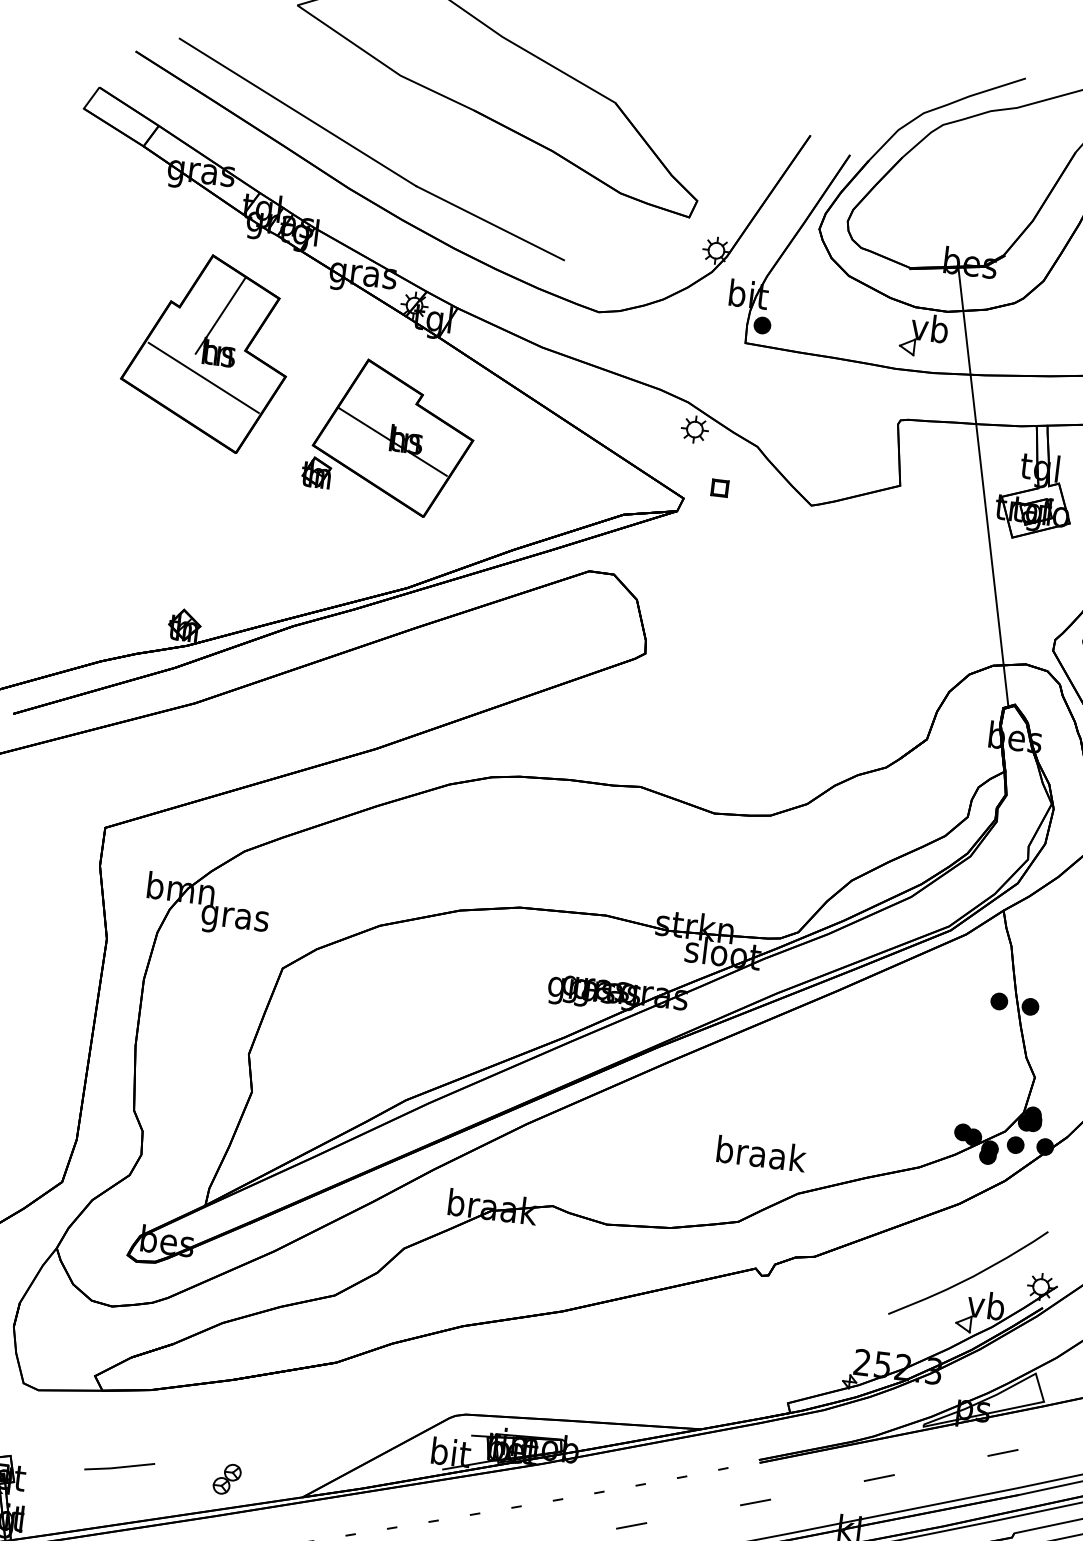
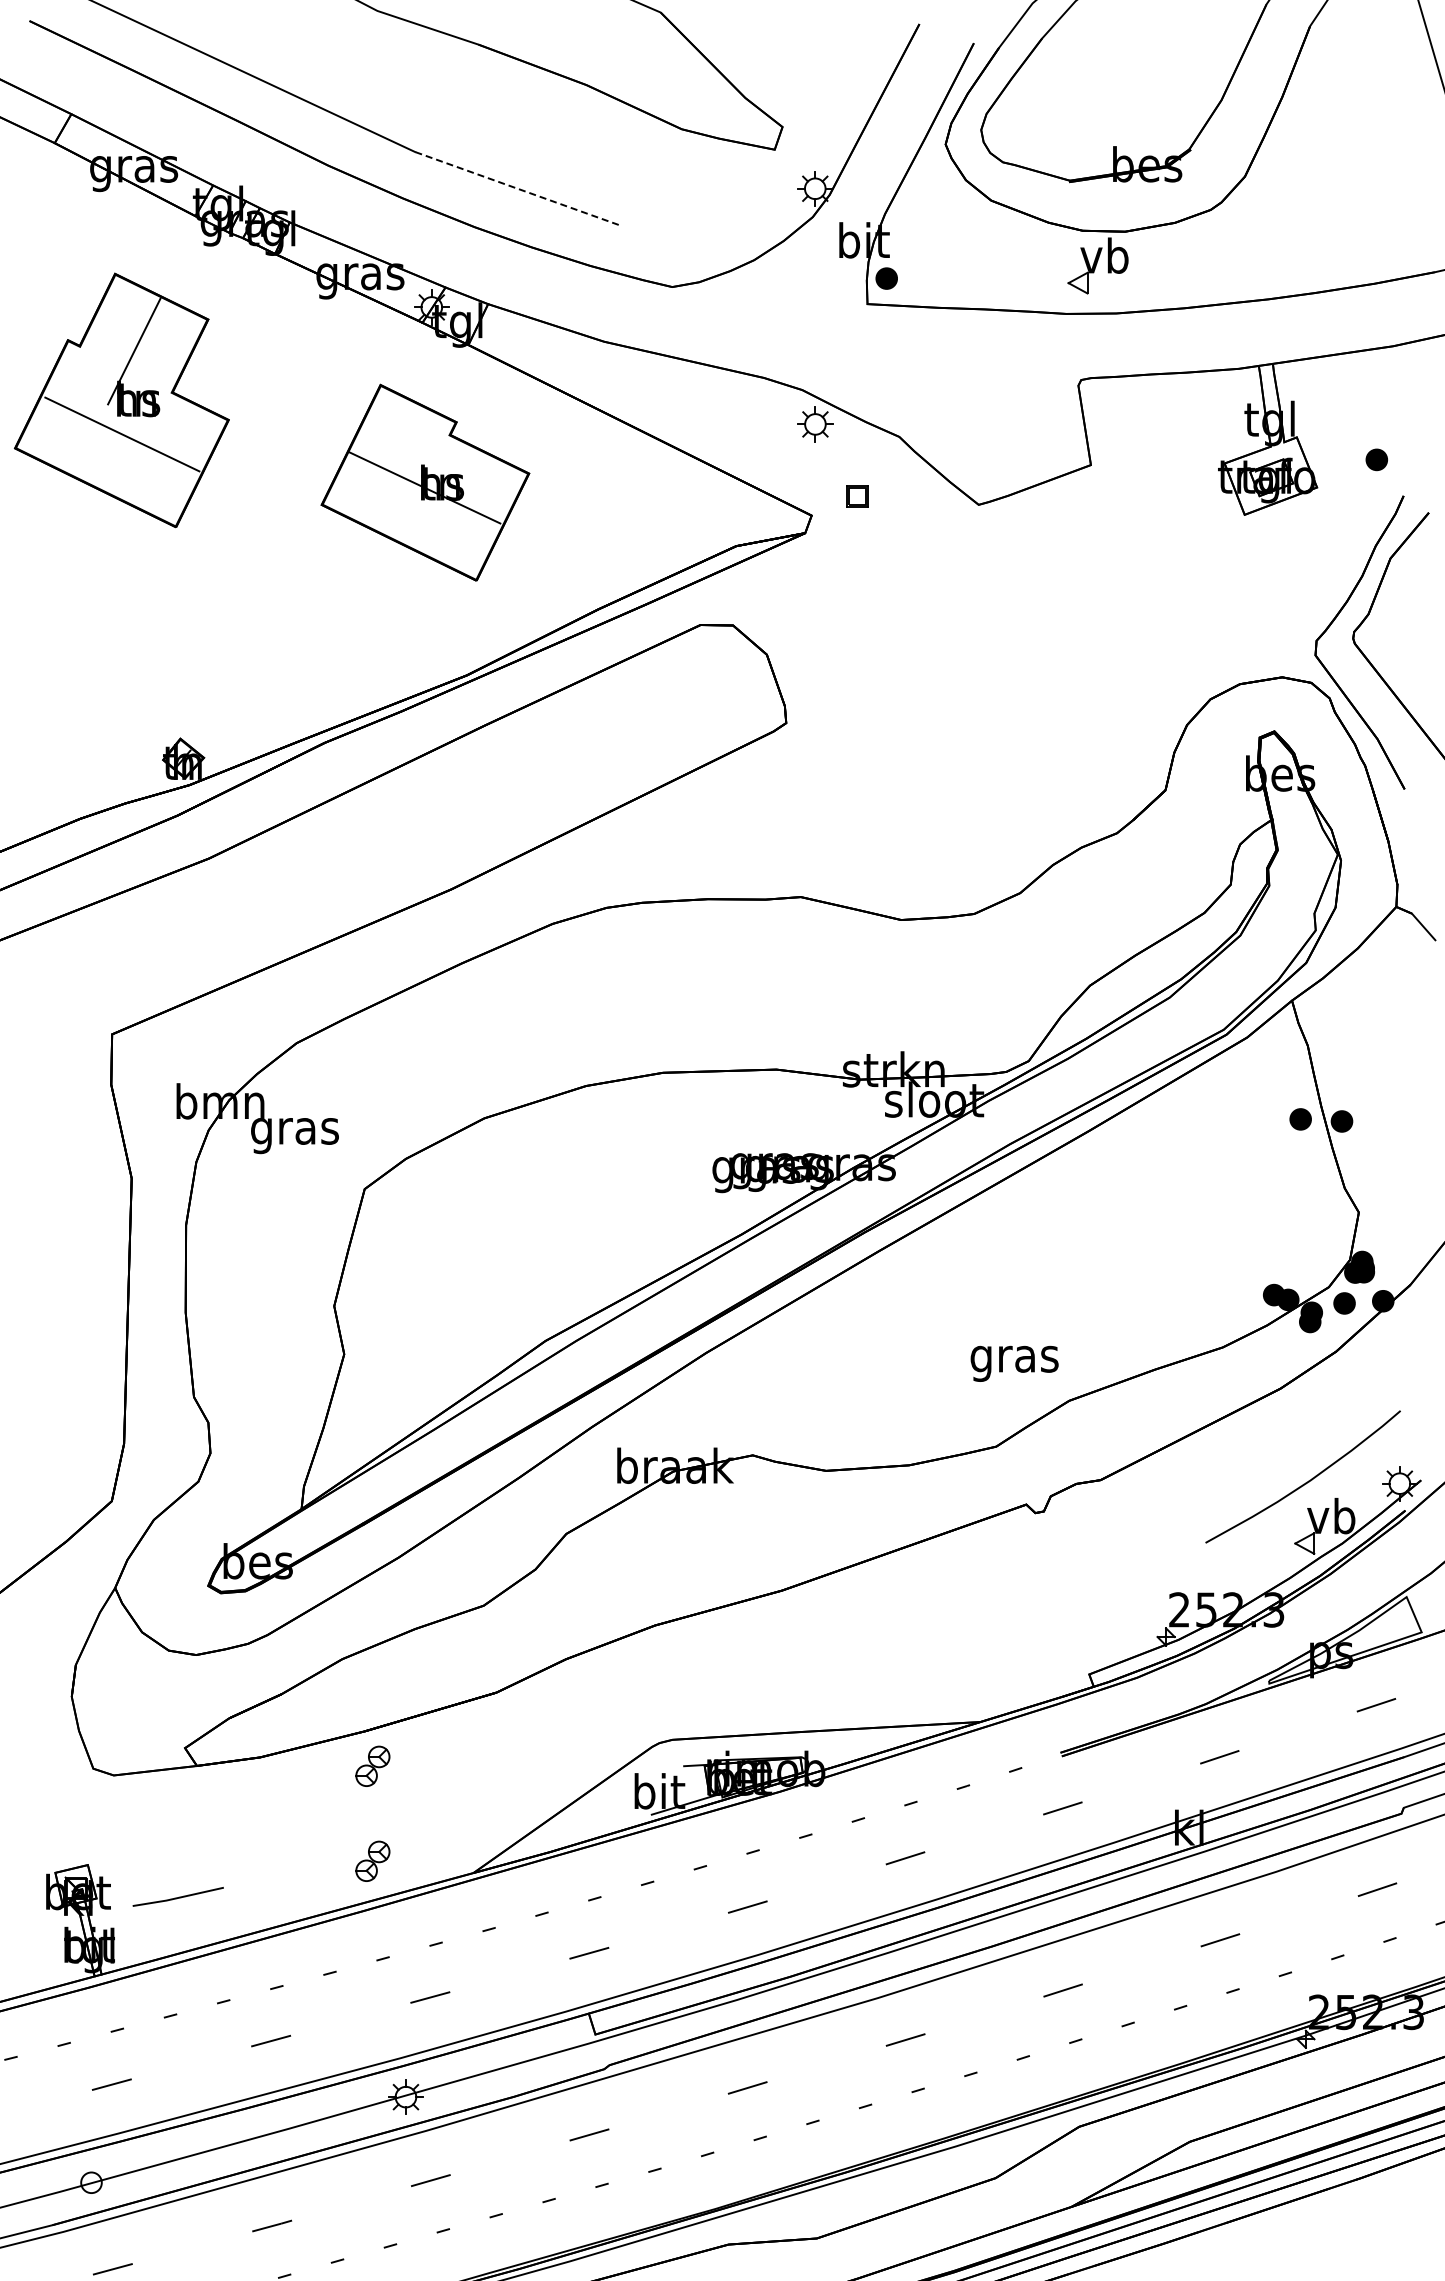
line: (489, 223) -> (516, 188), solid -> dashed
part: (206, 352) -> (121, 400), moved
part: (316, 472) -> (330, 539), removed
line: (983, 486) -> (1199, 453), removed
text: (761, 1156) -> (1016, 1358), braak -> gras
part: (235, 1406) -> (372, 1765), added
line: (119, 1467) -> (177, 1897), moved

